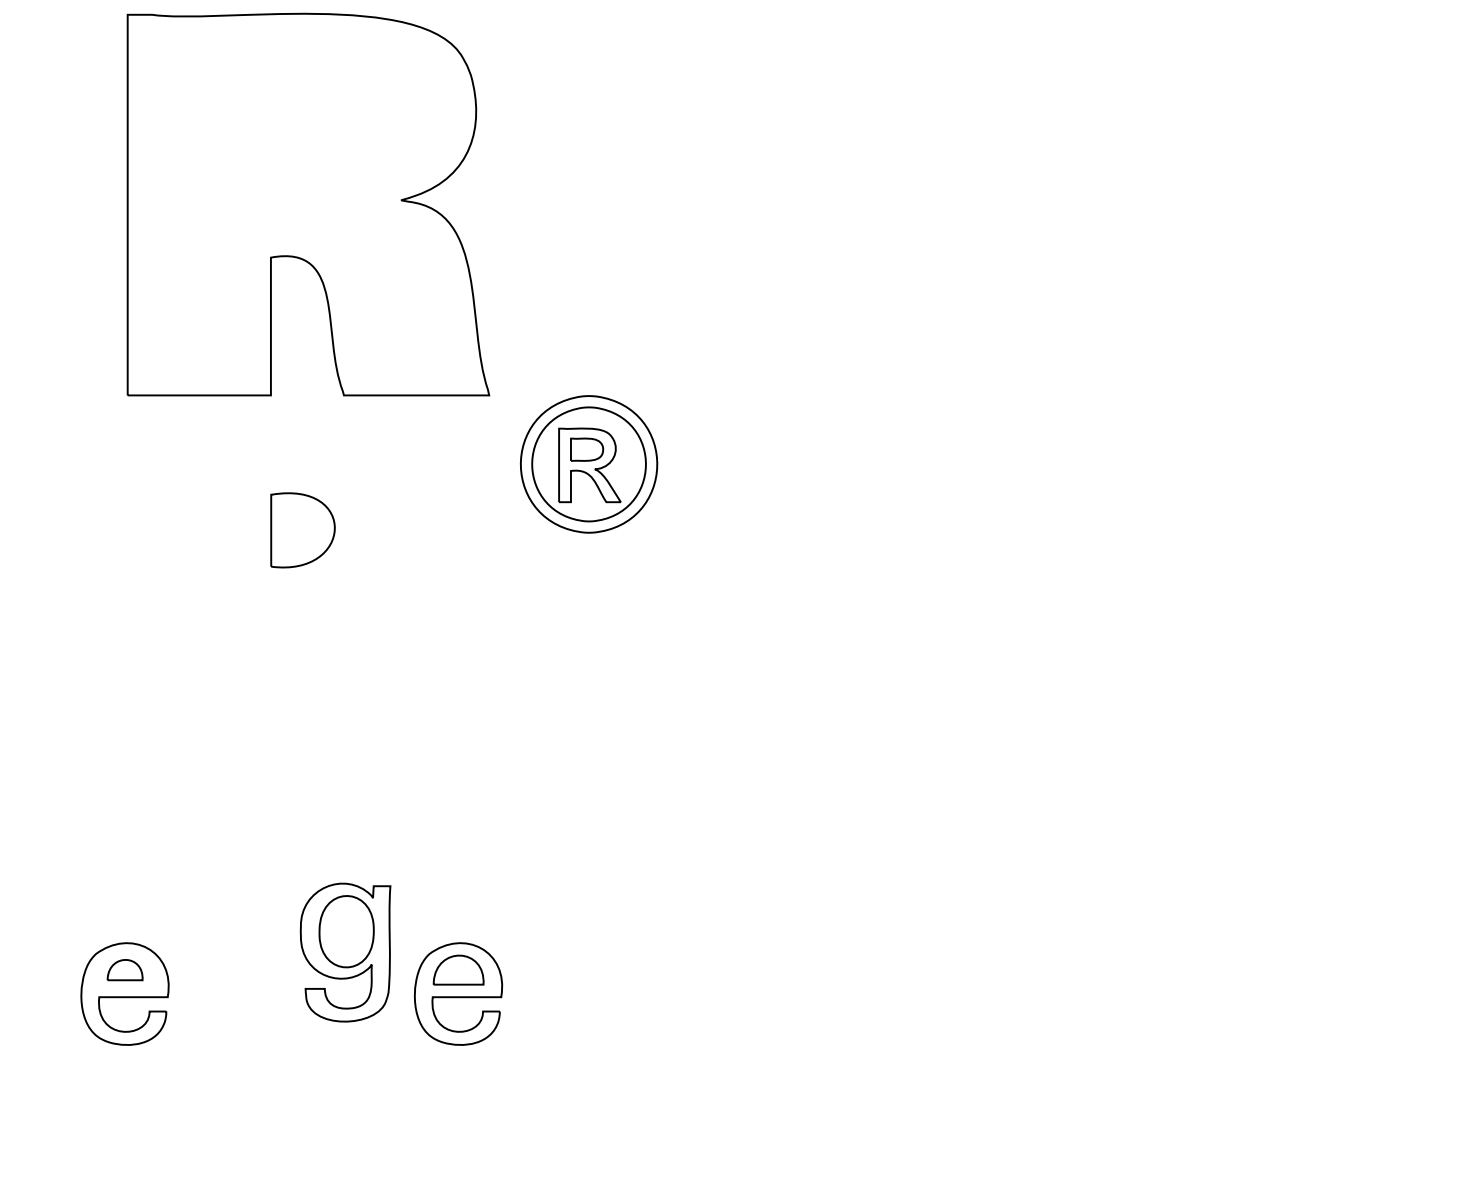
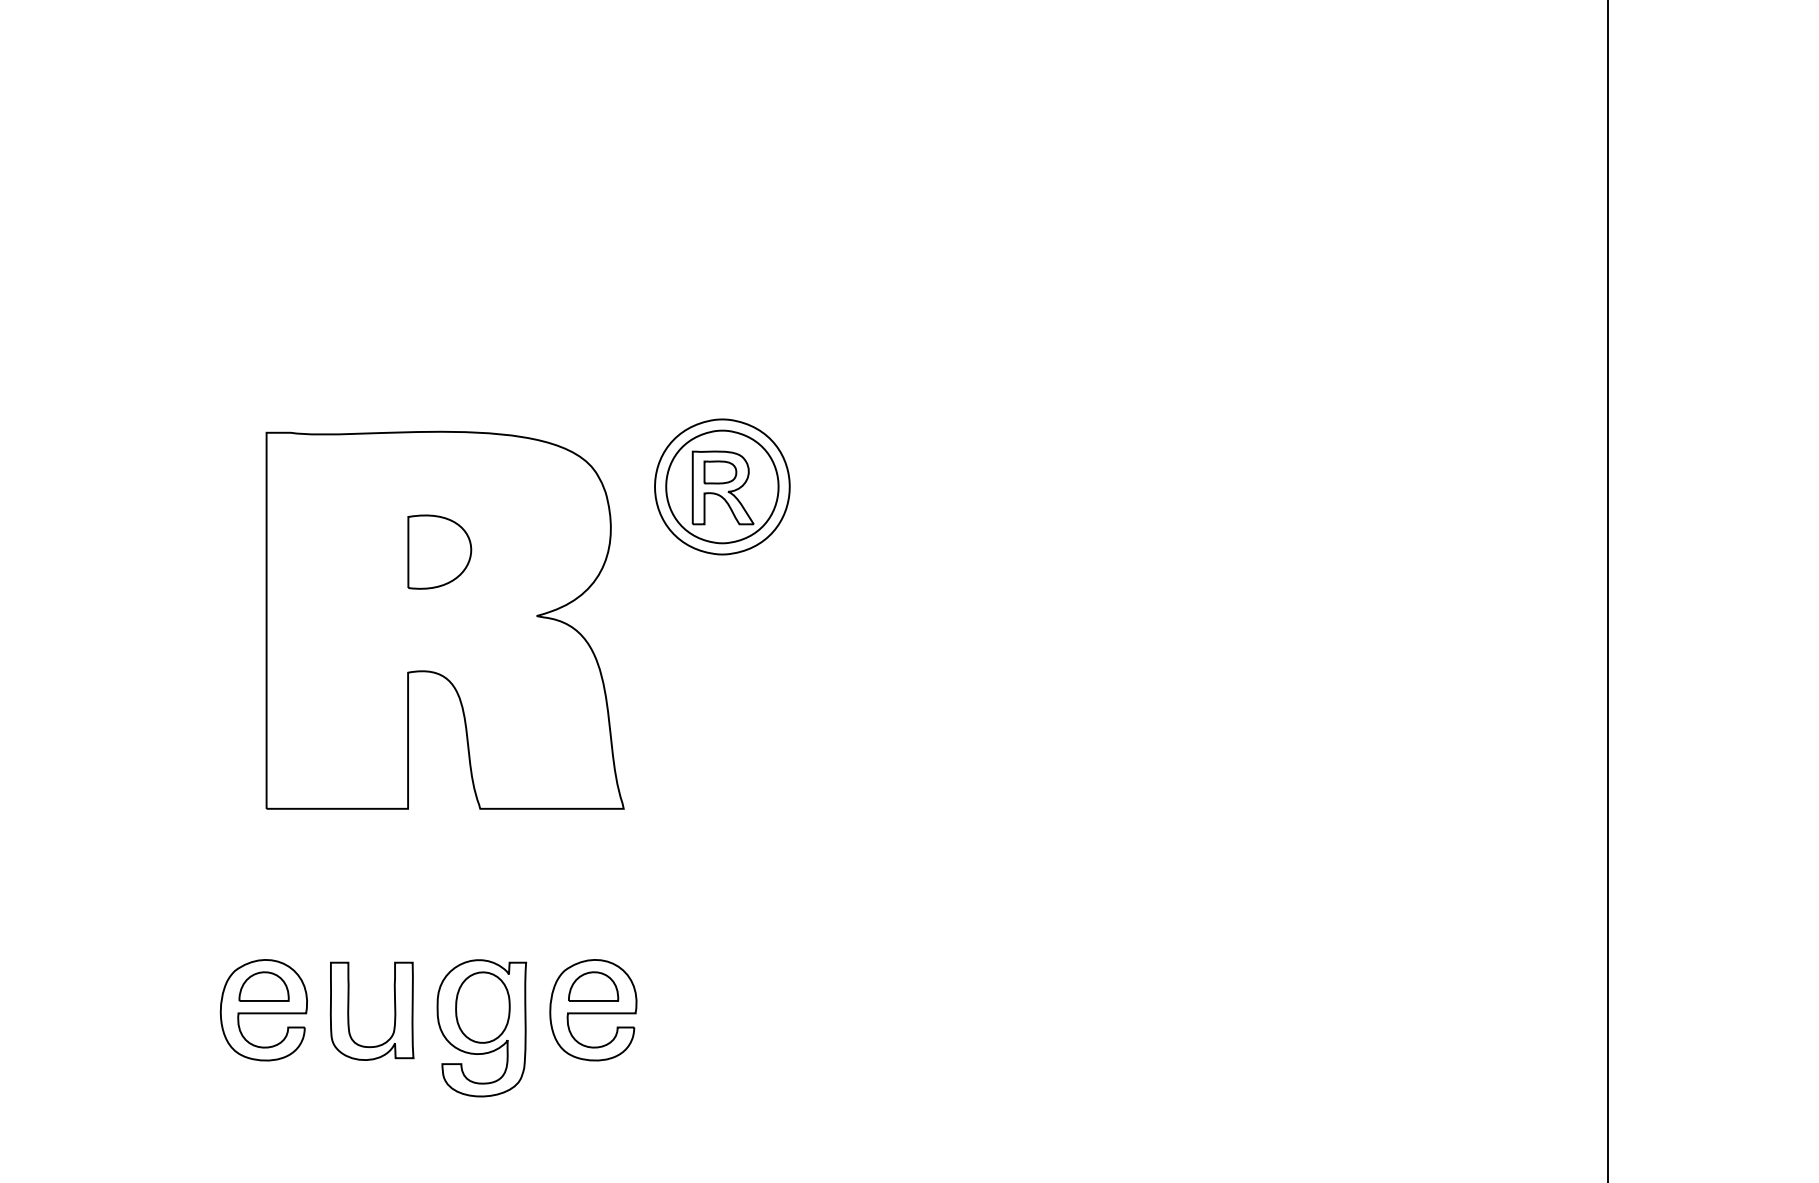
part: (307, 203) -> (444, 619), moved
part: (345, 952) -> (481, 1028), moved
part: (124, 970) -> (263, 986), size x1.43
part: (211, 994) -> (349, 1010), added

